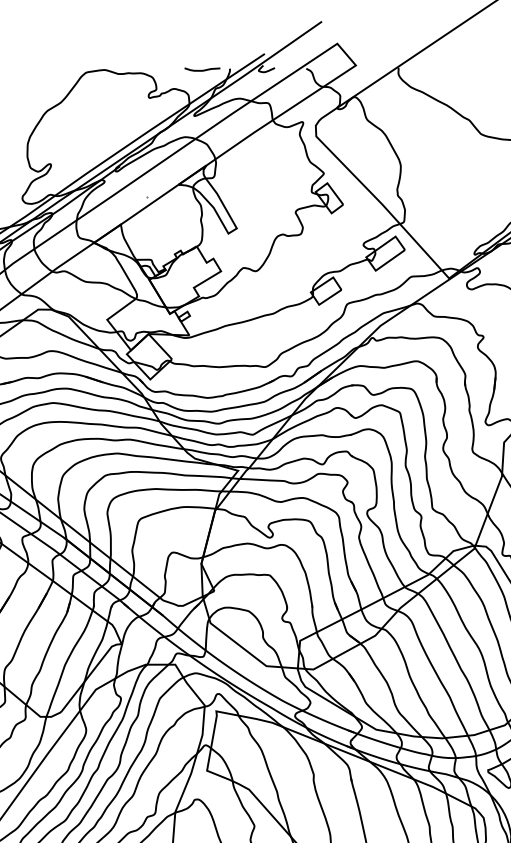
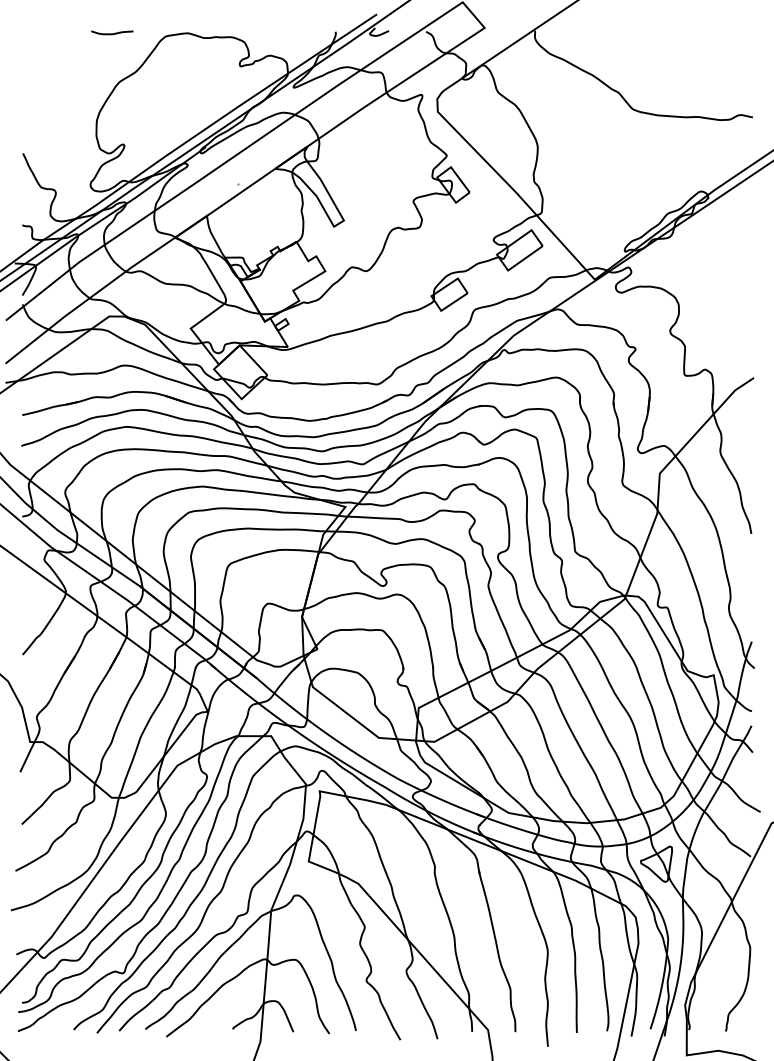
curve: (202, 70) -> (112, 33), moved

